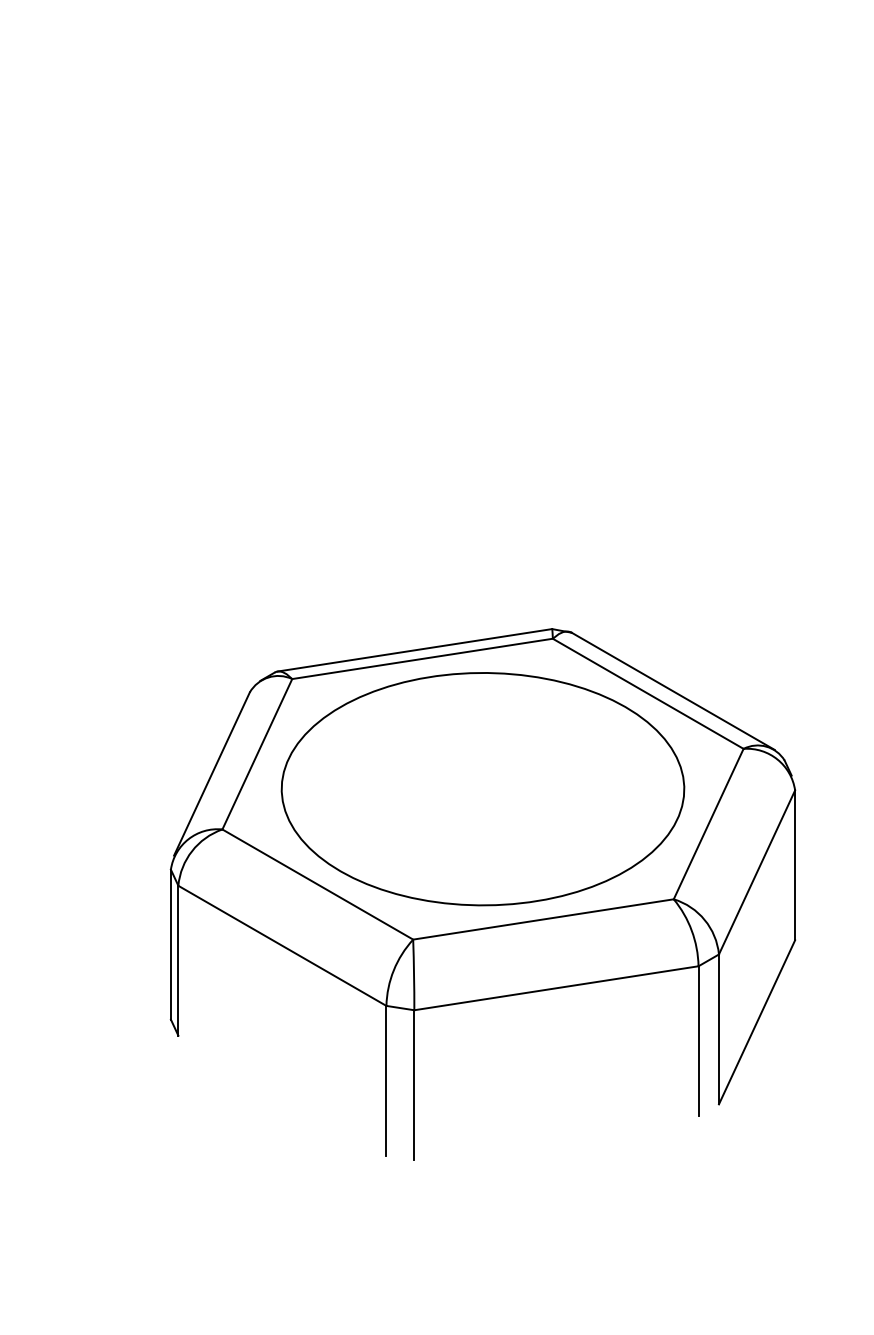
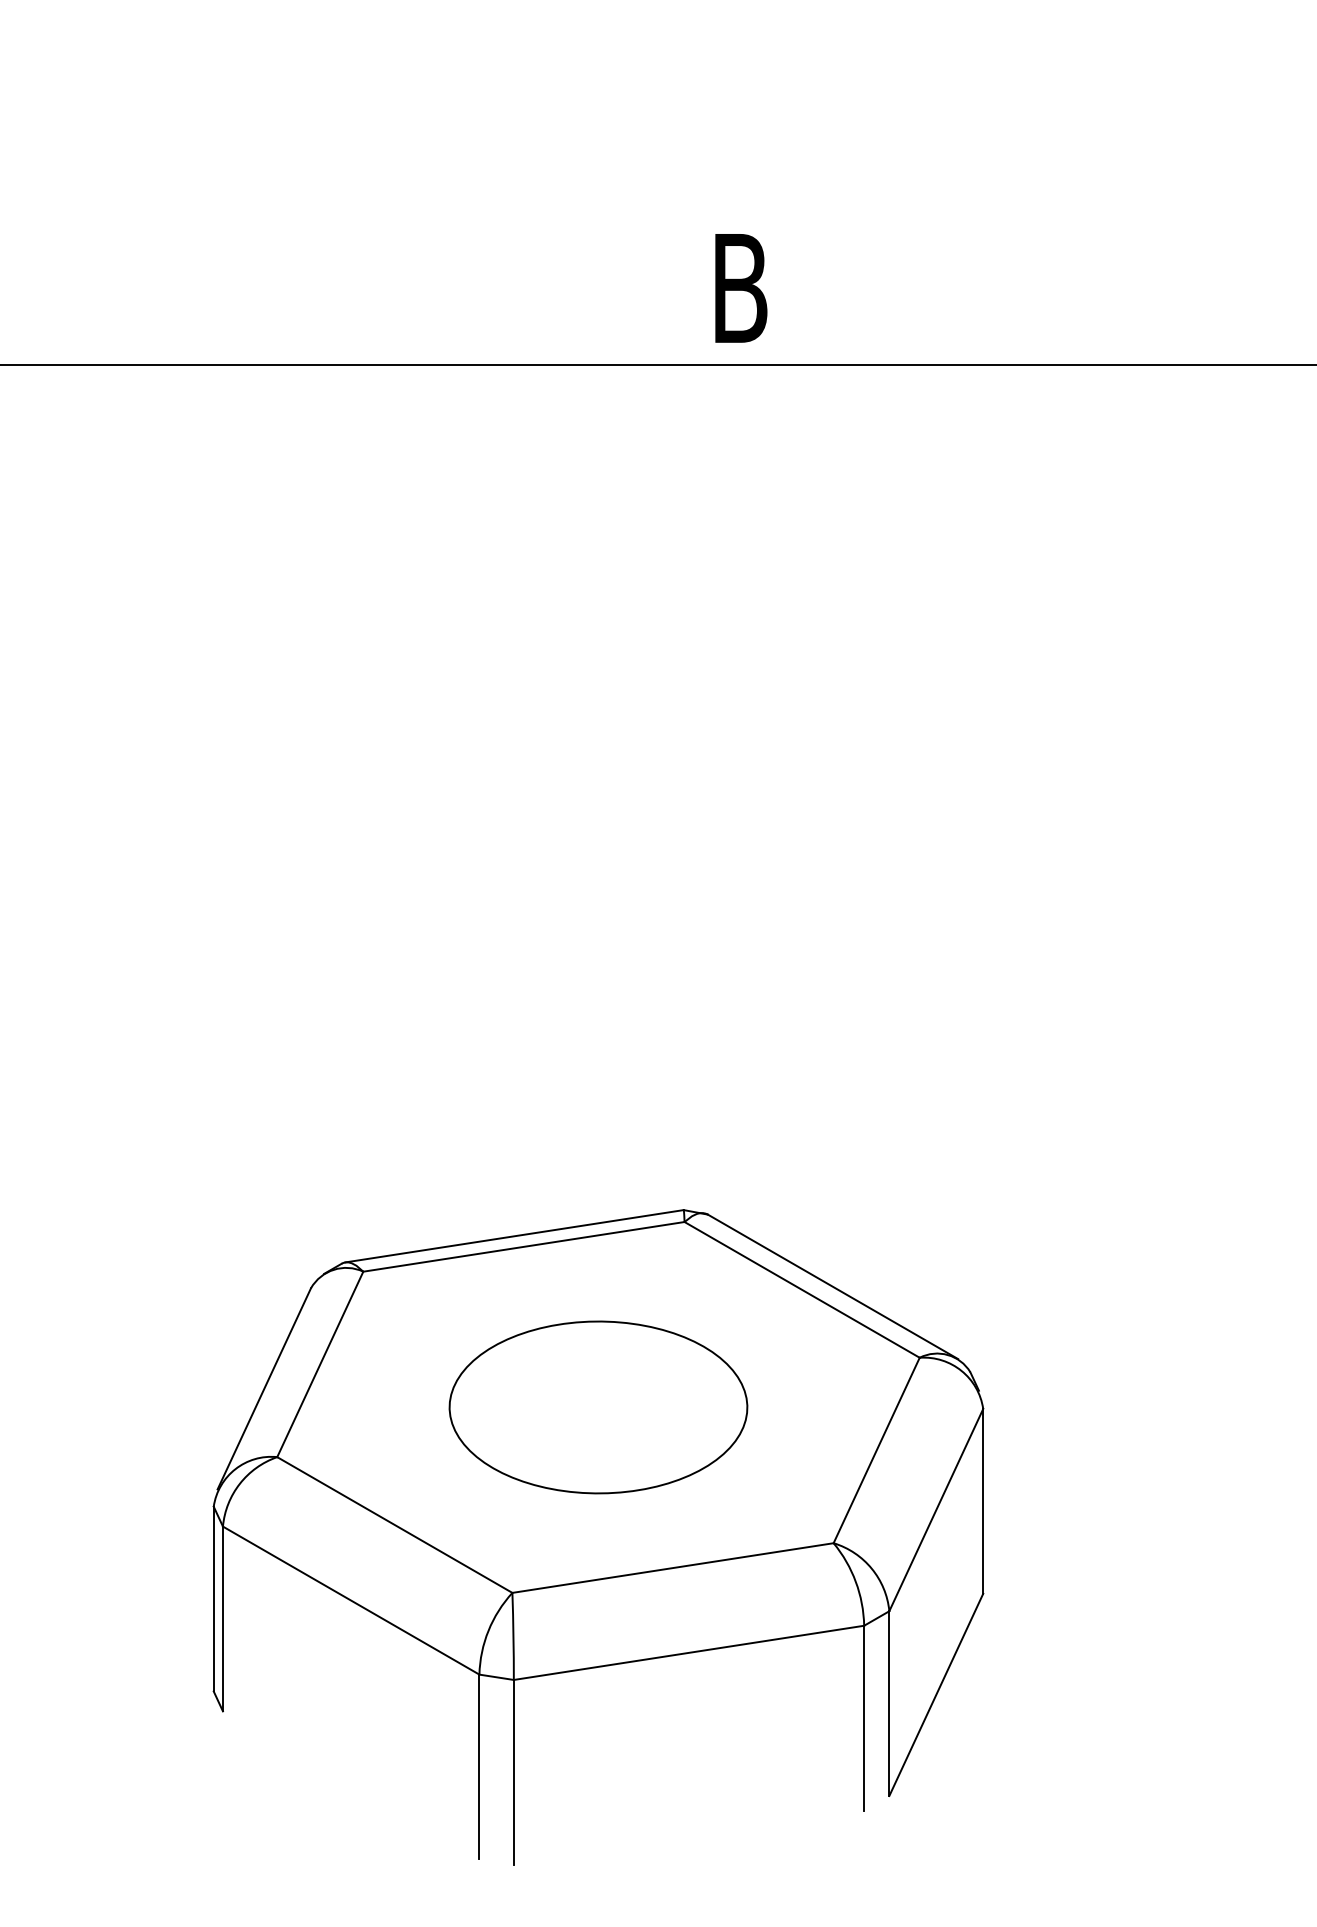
part: (483, 789) -> (598, 1407), size x0.6

